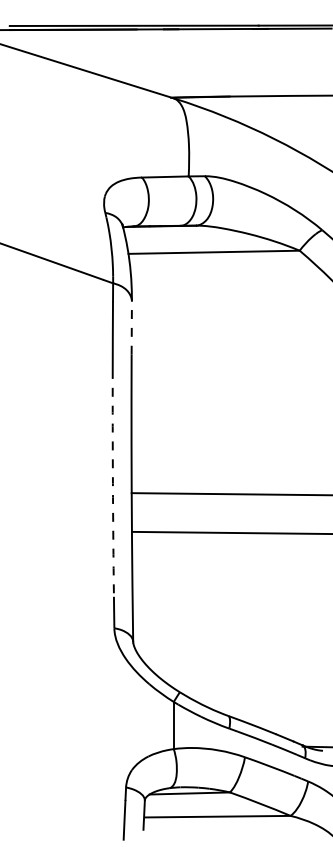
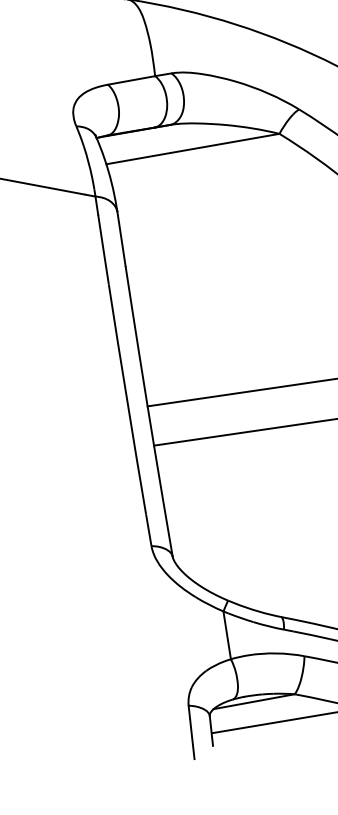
line: (131, 328) -> (121, 239), dashed -> solid
arc: (112, 483) -> (126, 399), dashed -> solid

